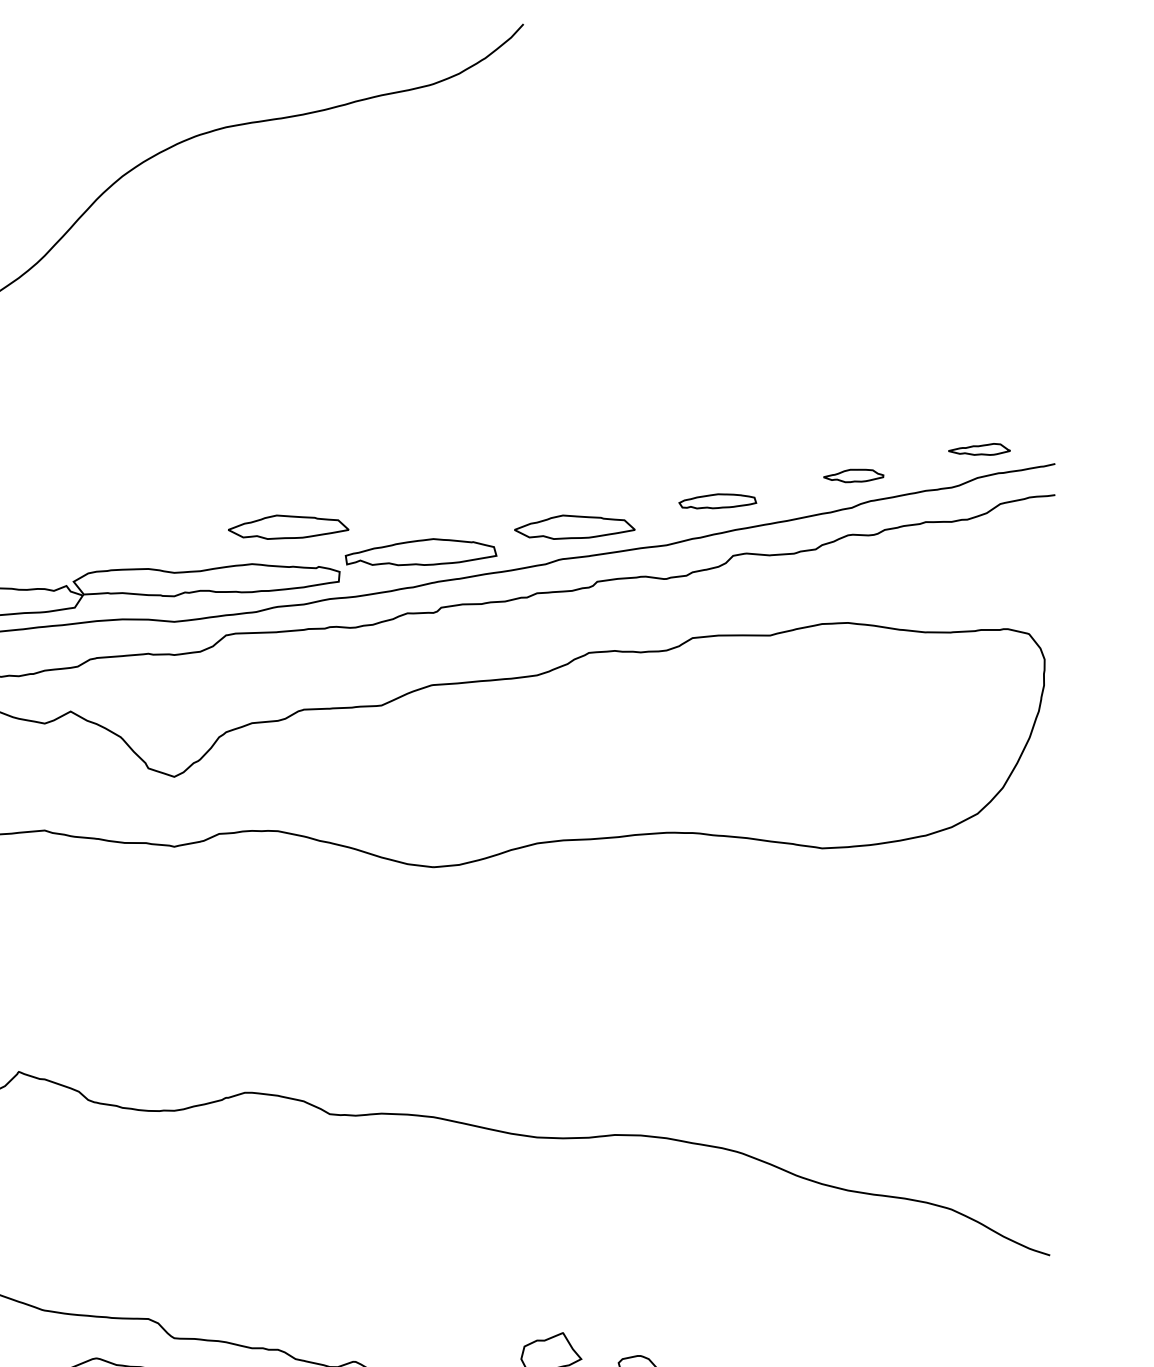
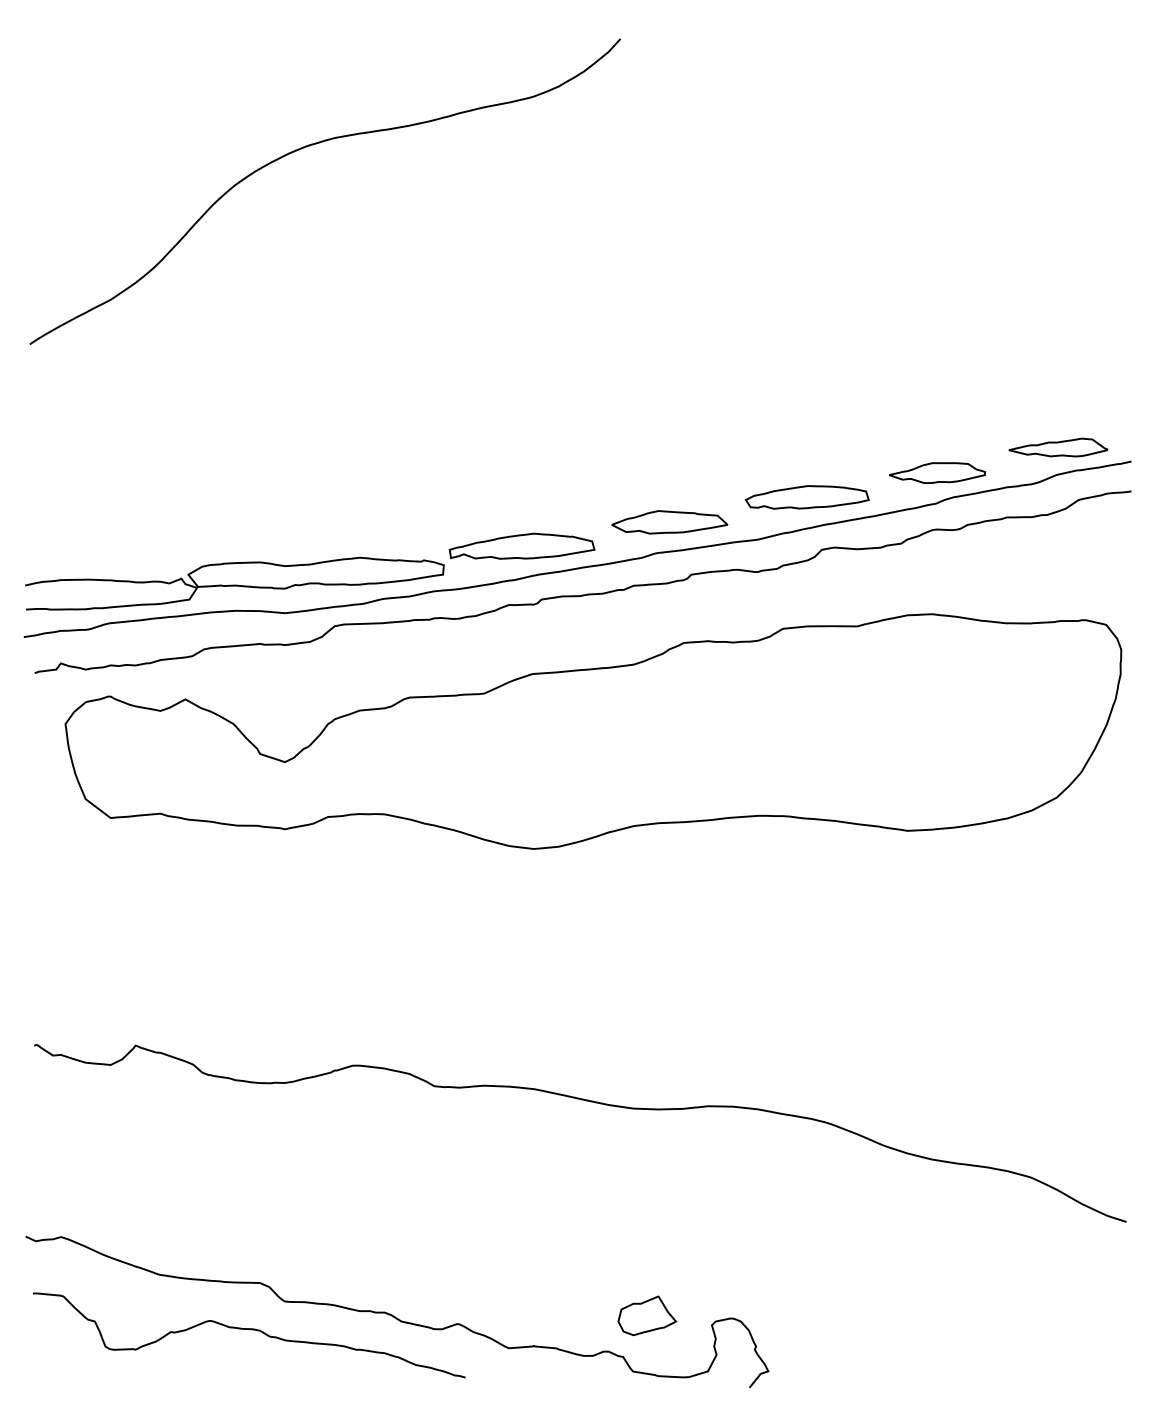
part: (979, 449) -> (1058, 447), size x1.67
part: (853, 475) -> (937, 472), size x1.67
part: (717, 501) -> (806, 497), size x1.67
part: (288, 527) -> (394, 522), removed

